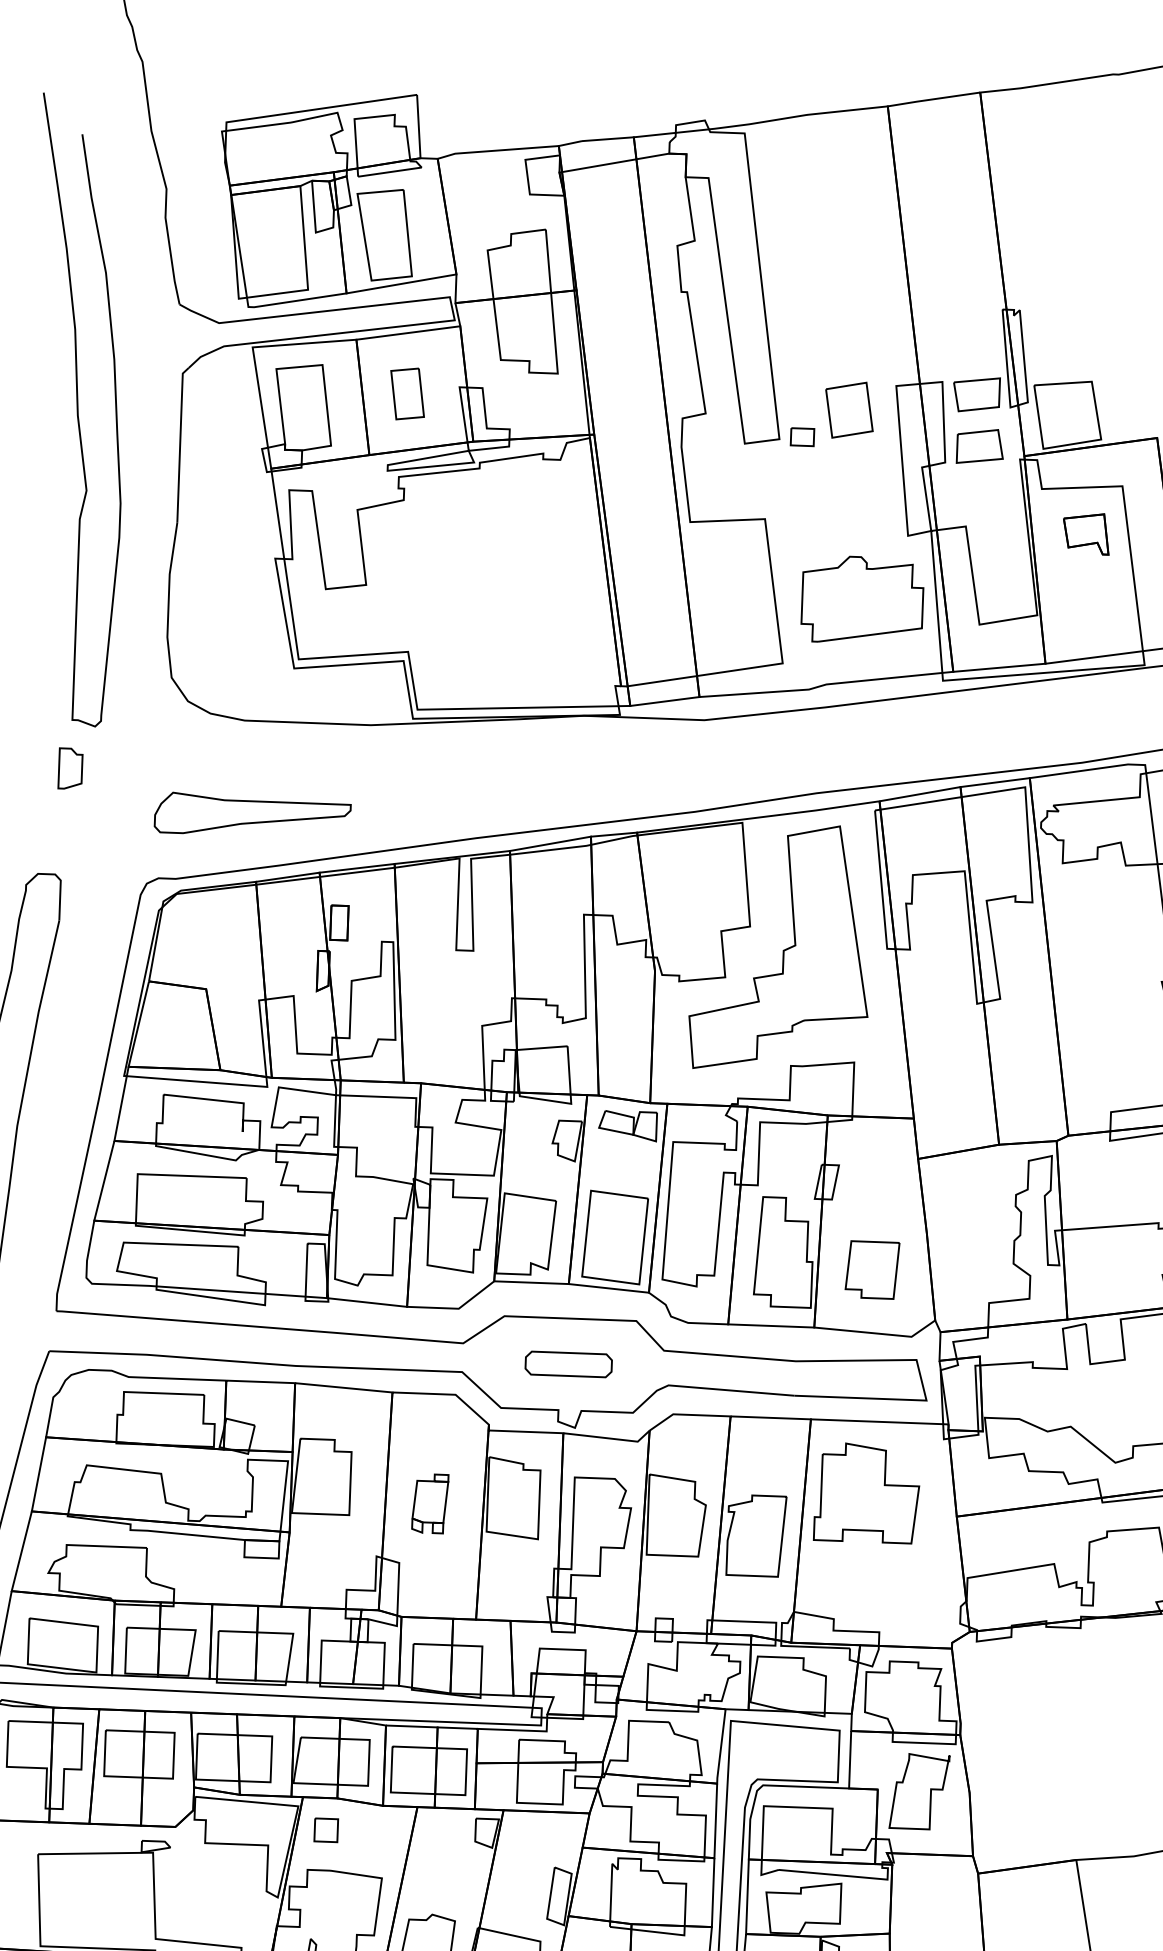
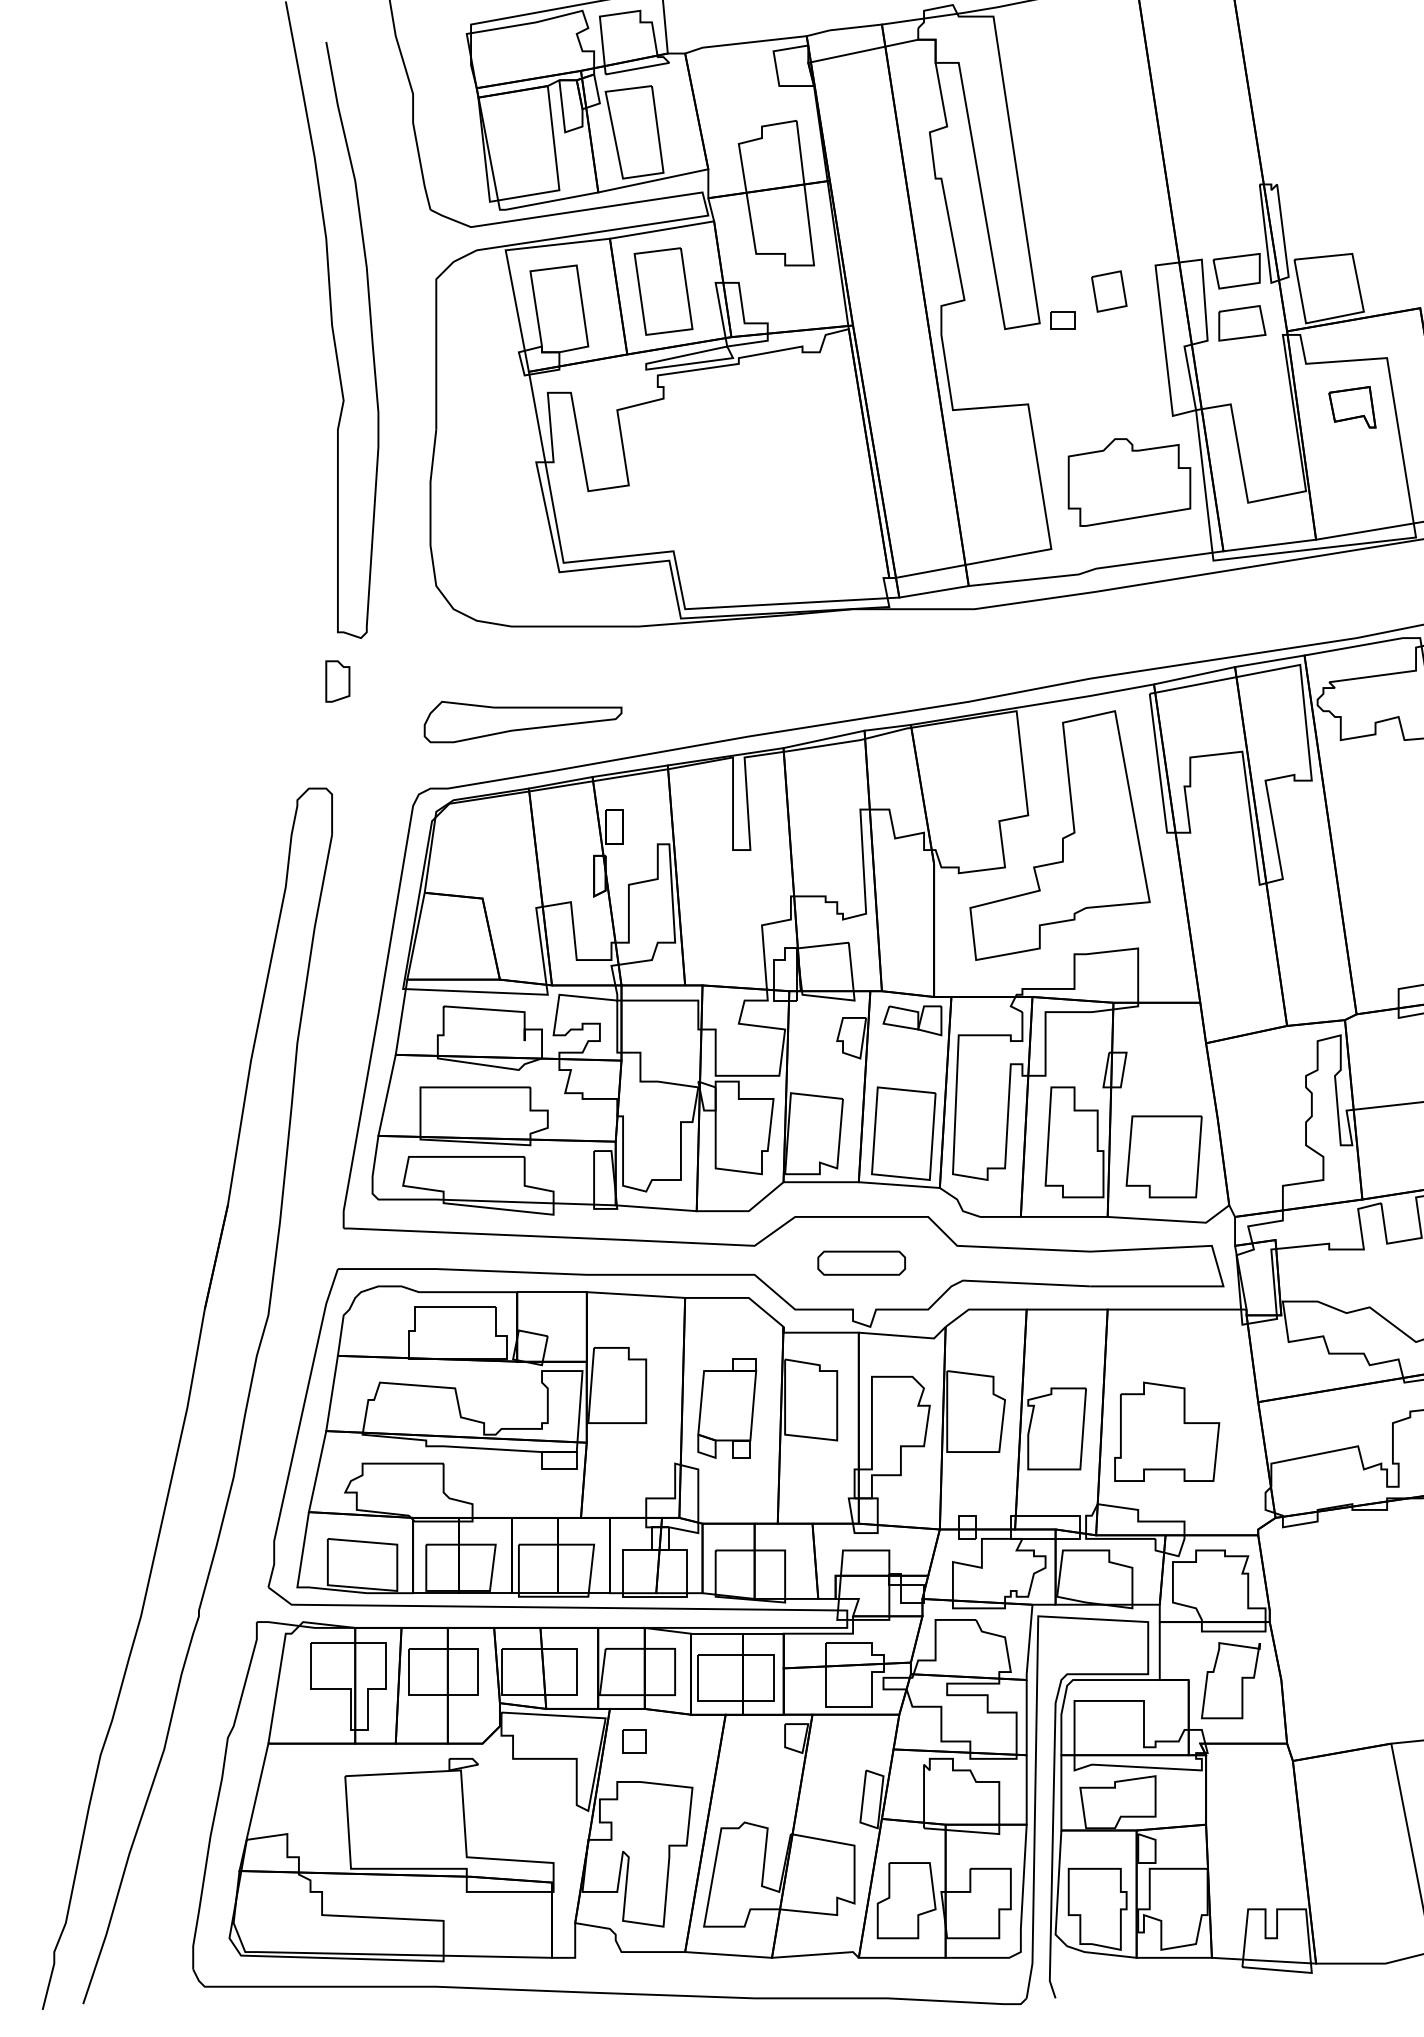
part: (407, 393) -> (663, 291), size x1.67
part: (849, 410) -> (1109, 291), size x0.71
part: (871, 1269) -> (1163, 1156), size x1.43
part: (867, 1492) -> (1167, 1431), moved
part: (430, 1503) -> (727, 1408), size x1.67

